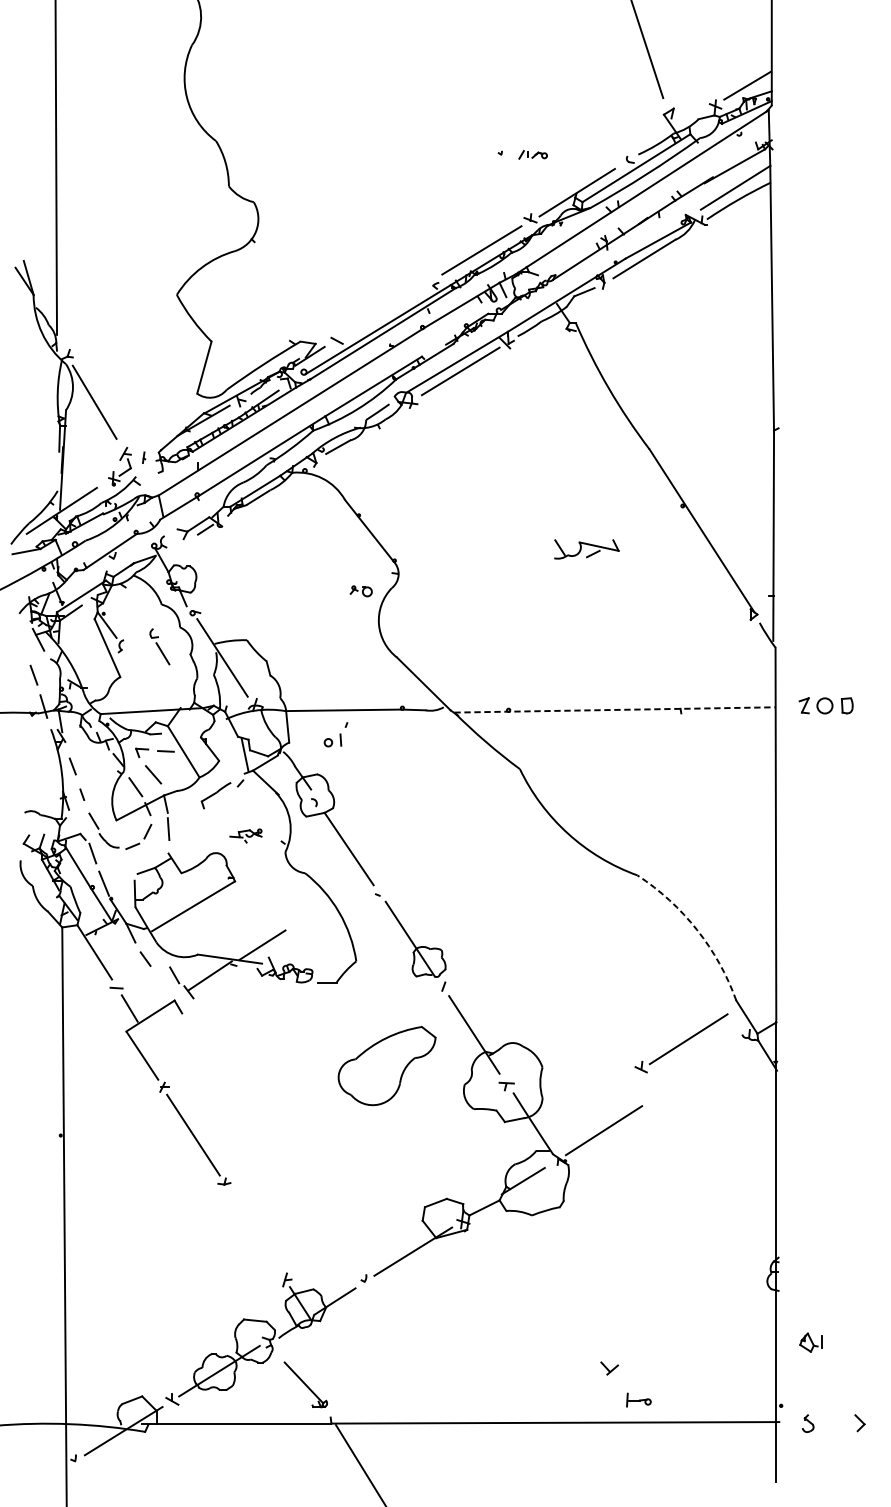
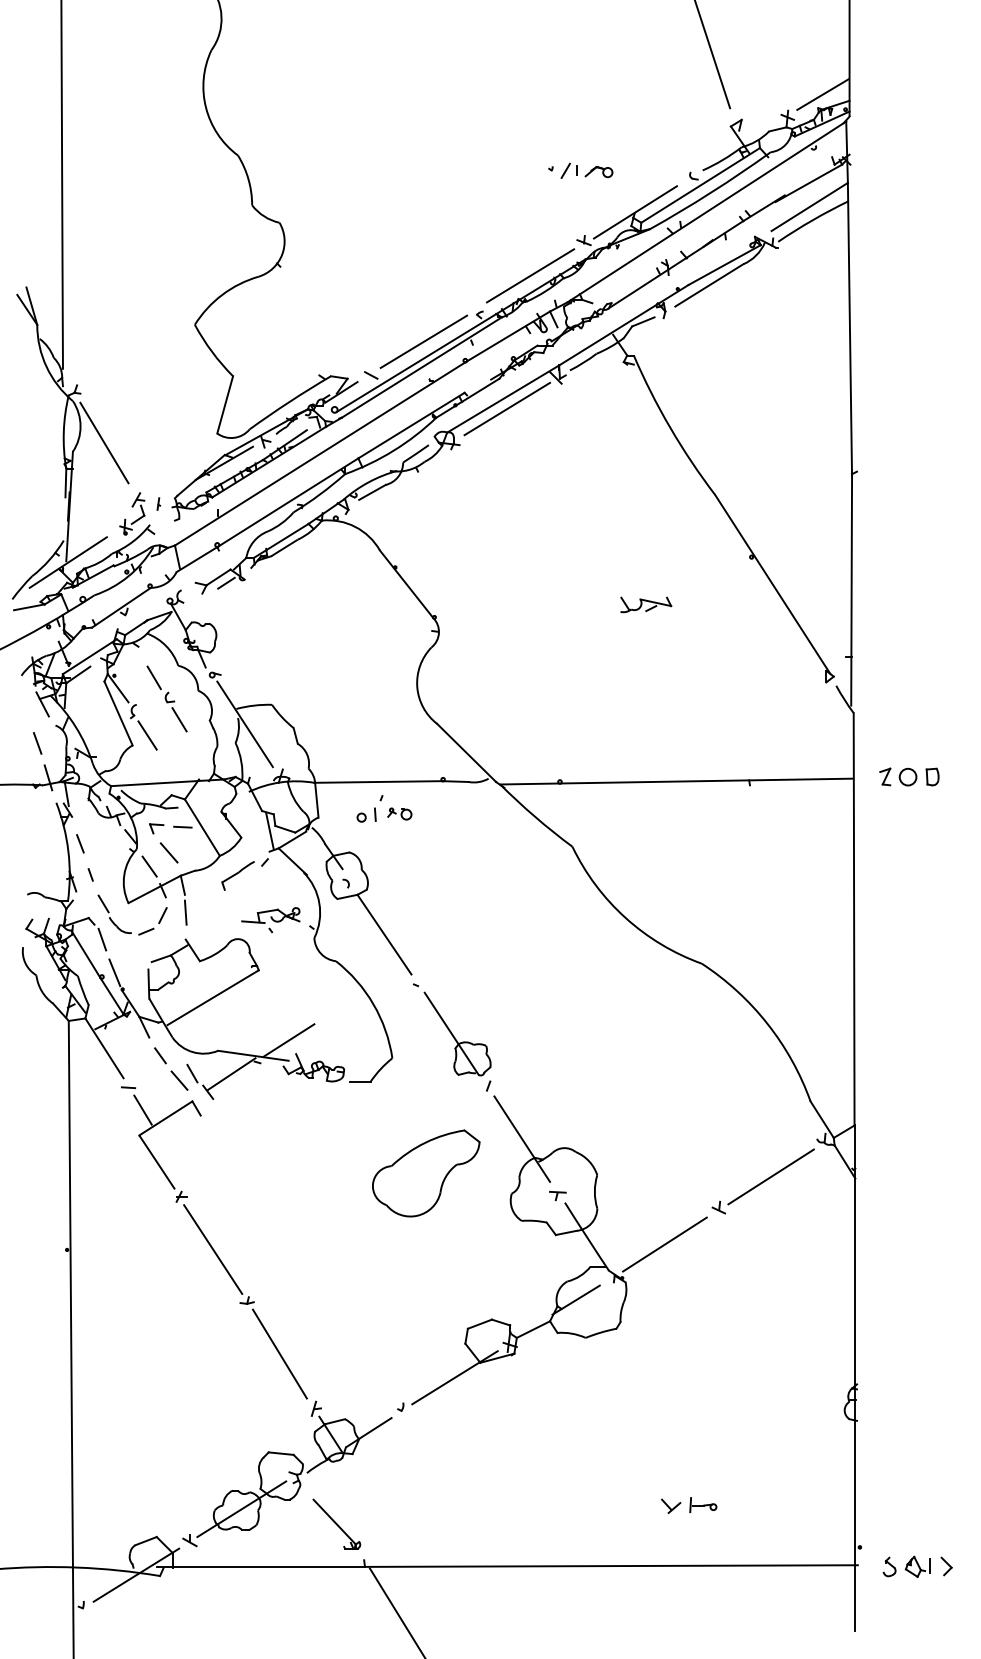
part: (532, 154) -> (586, 170), size x1.67
line: (384, 310) -> (423, 341), added
part: (587, 549) -> (646, 604), size x0.71
part: (360, 590) -> (399, 813), moved
line: (139, 615) -> (153, 677), added
line: (133, 668) -> (147, 735), added
line: (615, 709) -> (677, 781), dashed -> solid
part: (245, 836) -> (270, 920), size x1.67
arc: (697, 929) -> (767, 1023), dashed -> solid
line: (162, 981) -> (179, 1080), added
part: (680, 1043) -> (762, 1181), moved
line: (253, 1229) -> (279, 1353), added
part: (810, 1342) -> (917, 1566), moved
part: (639, 1400) -> (703, 1505), moved

